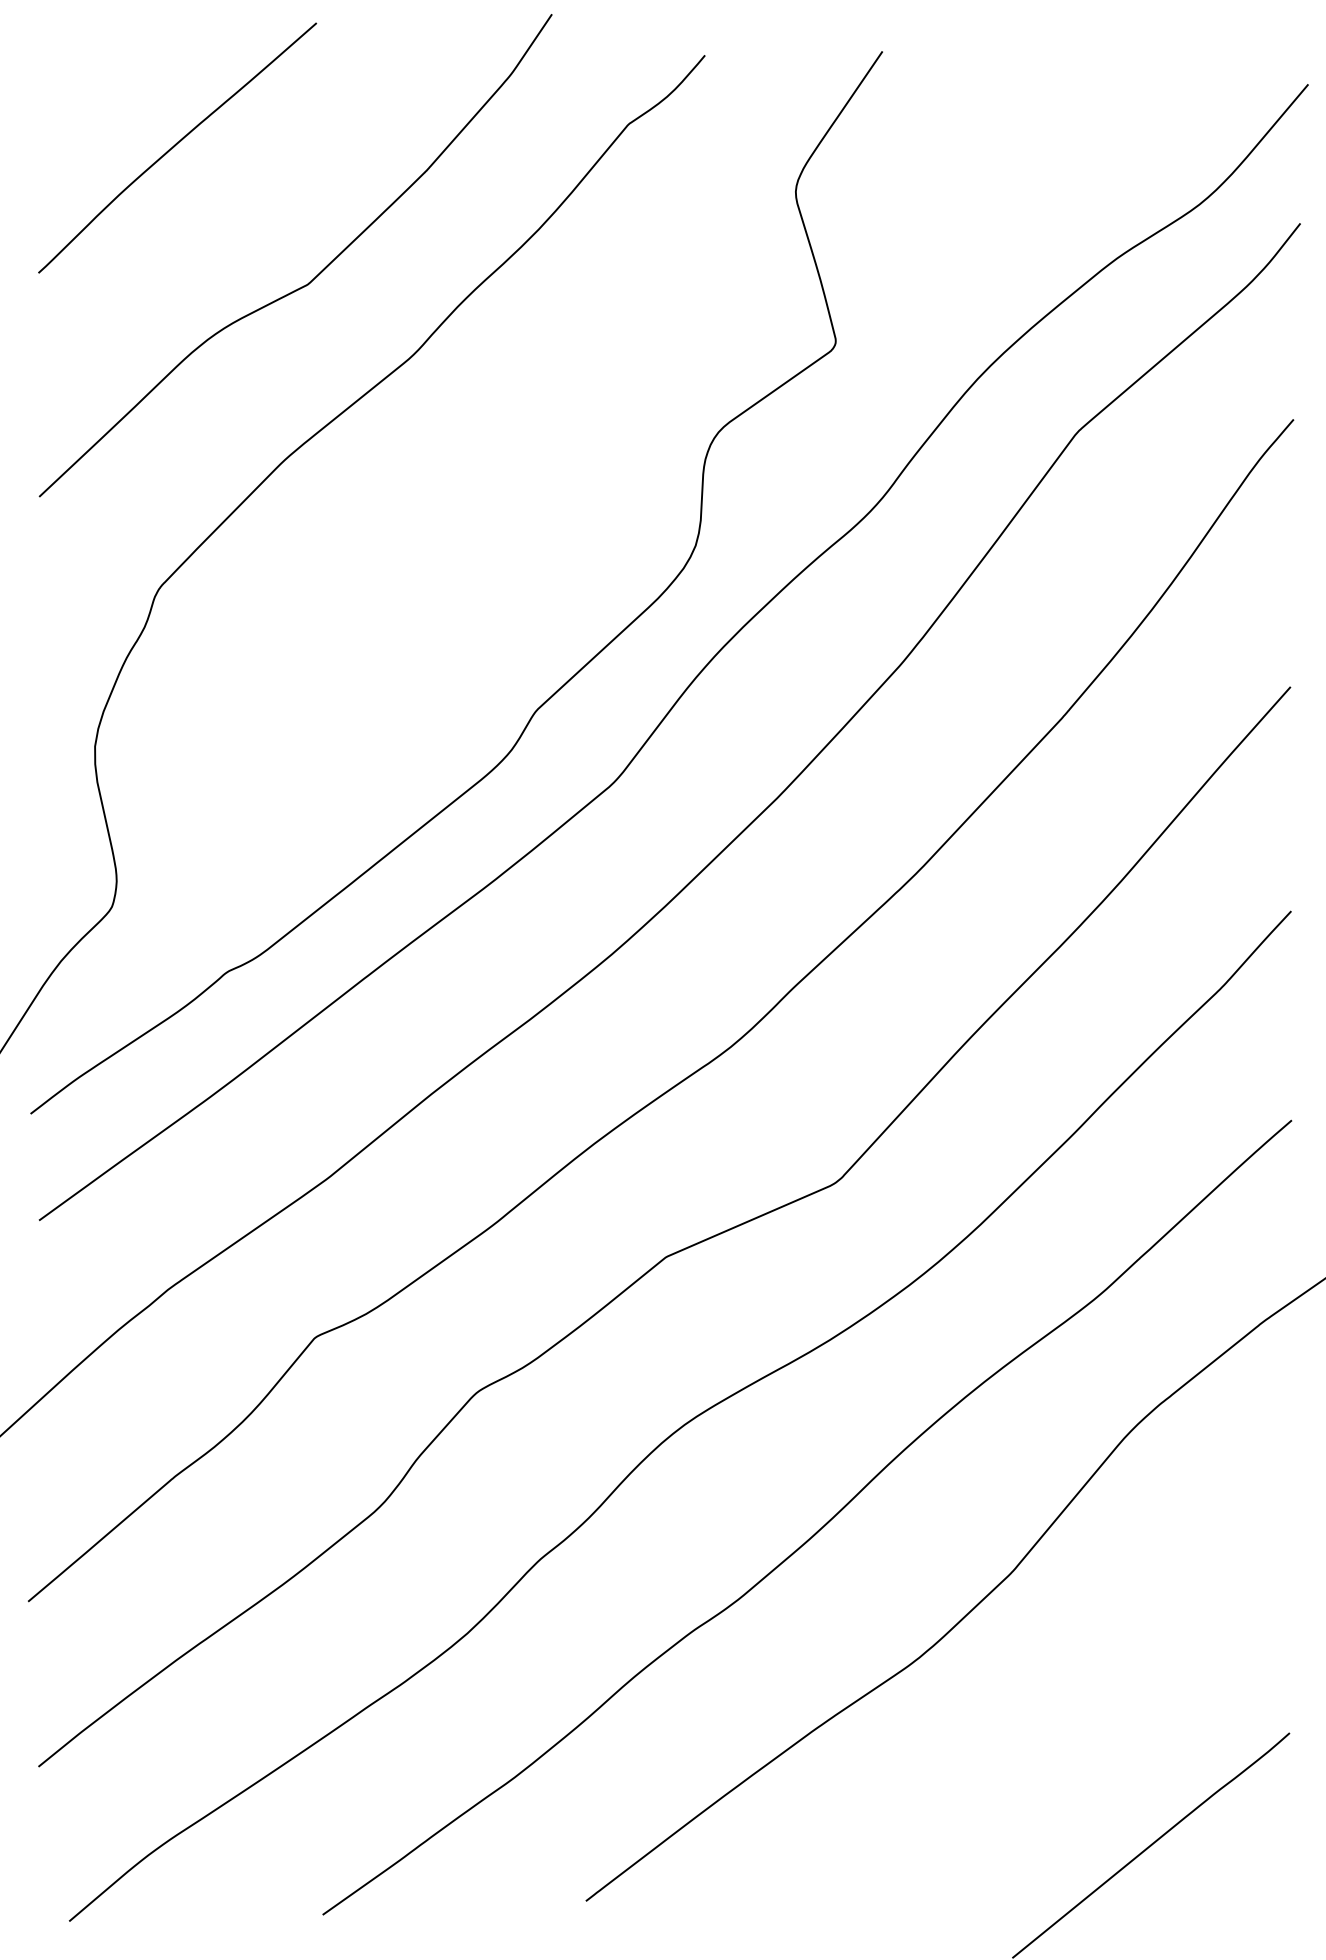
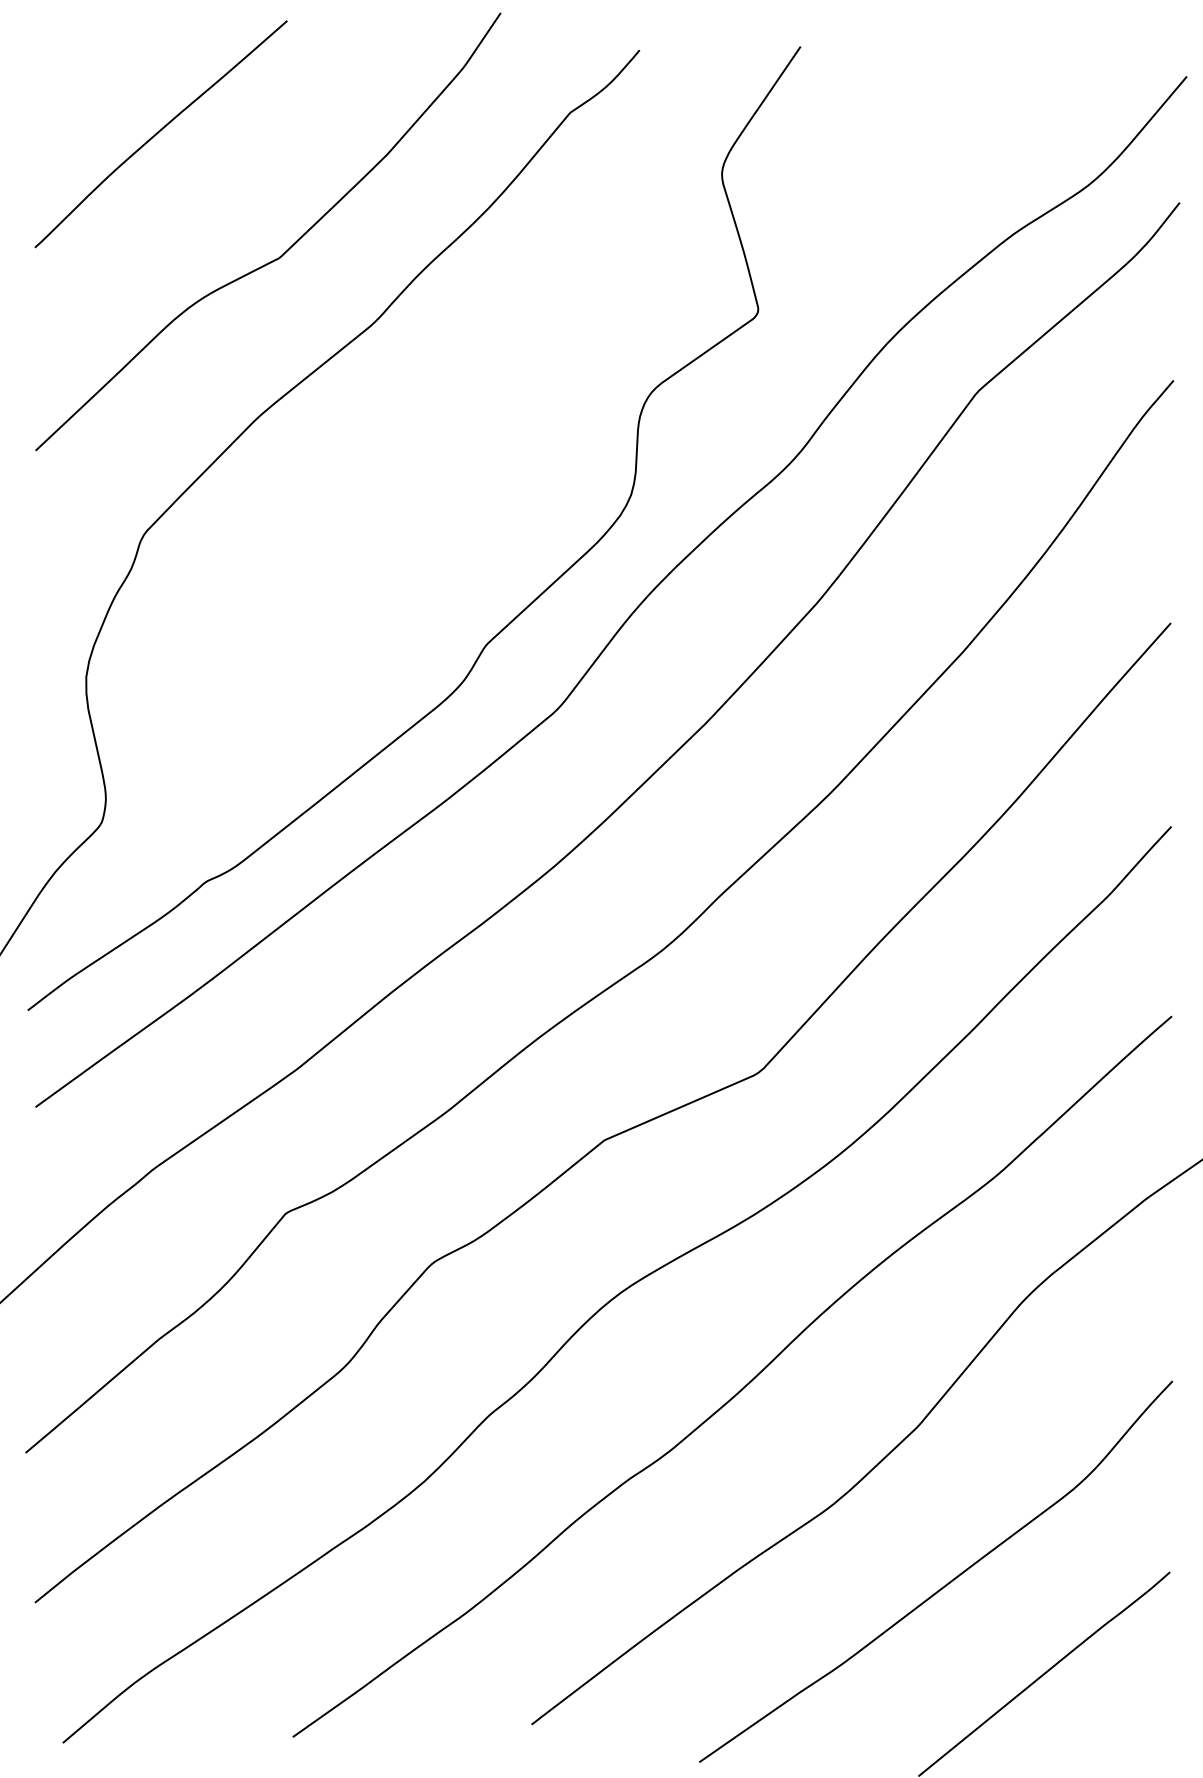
curve: (1042, 1746) -> (945, 1584), added

